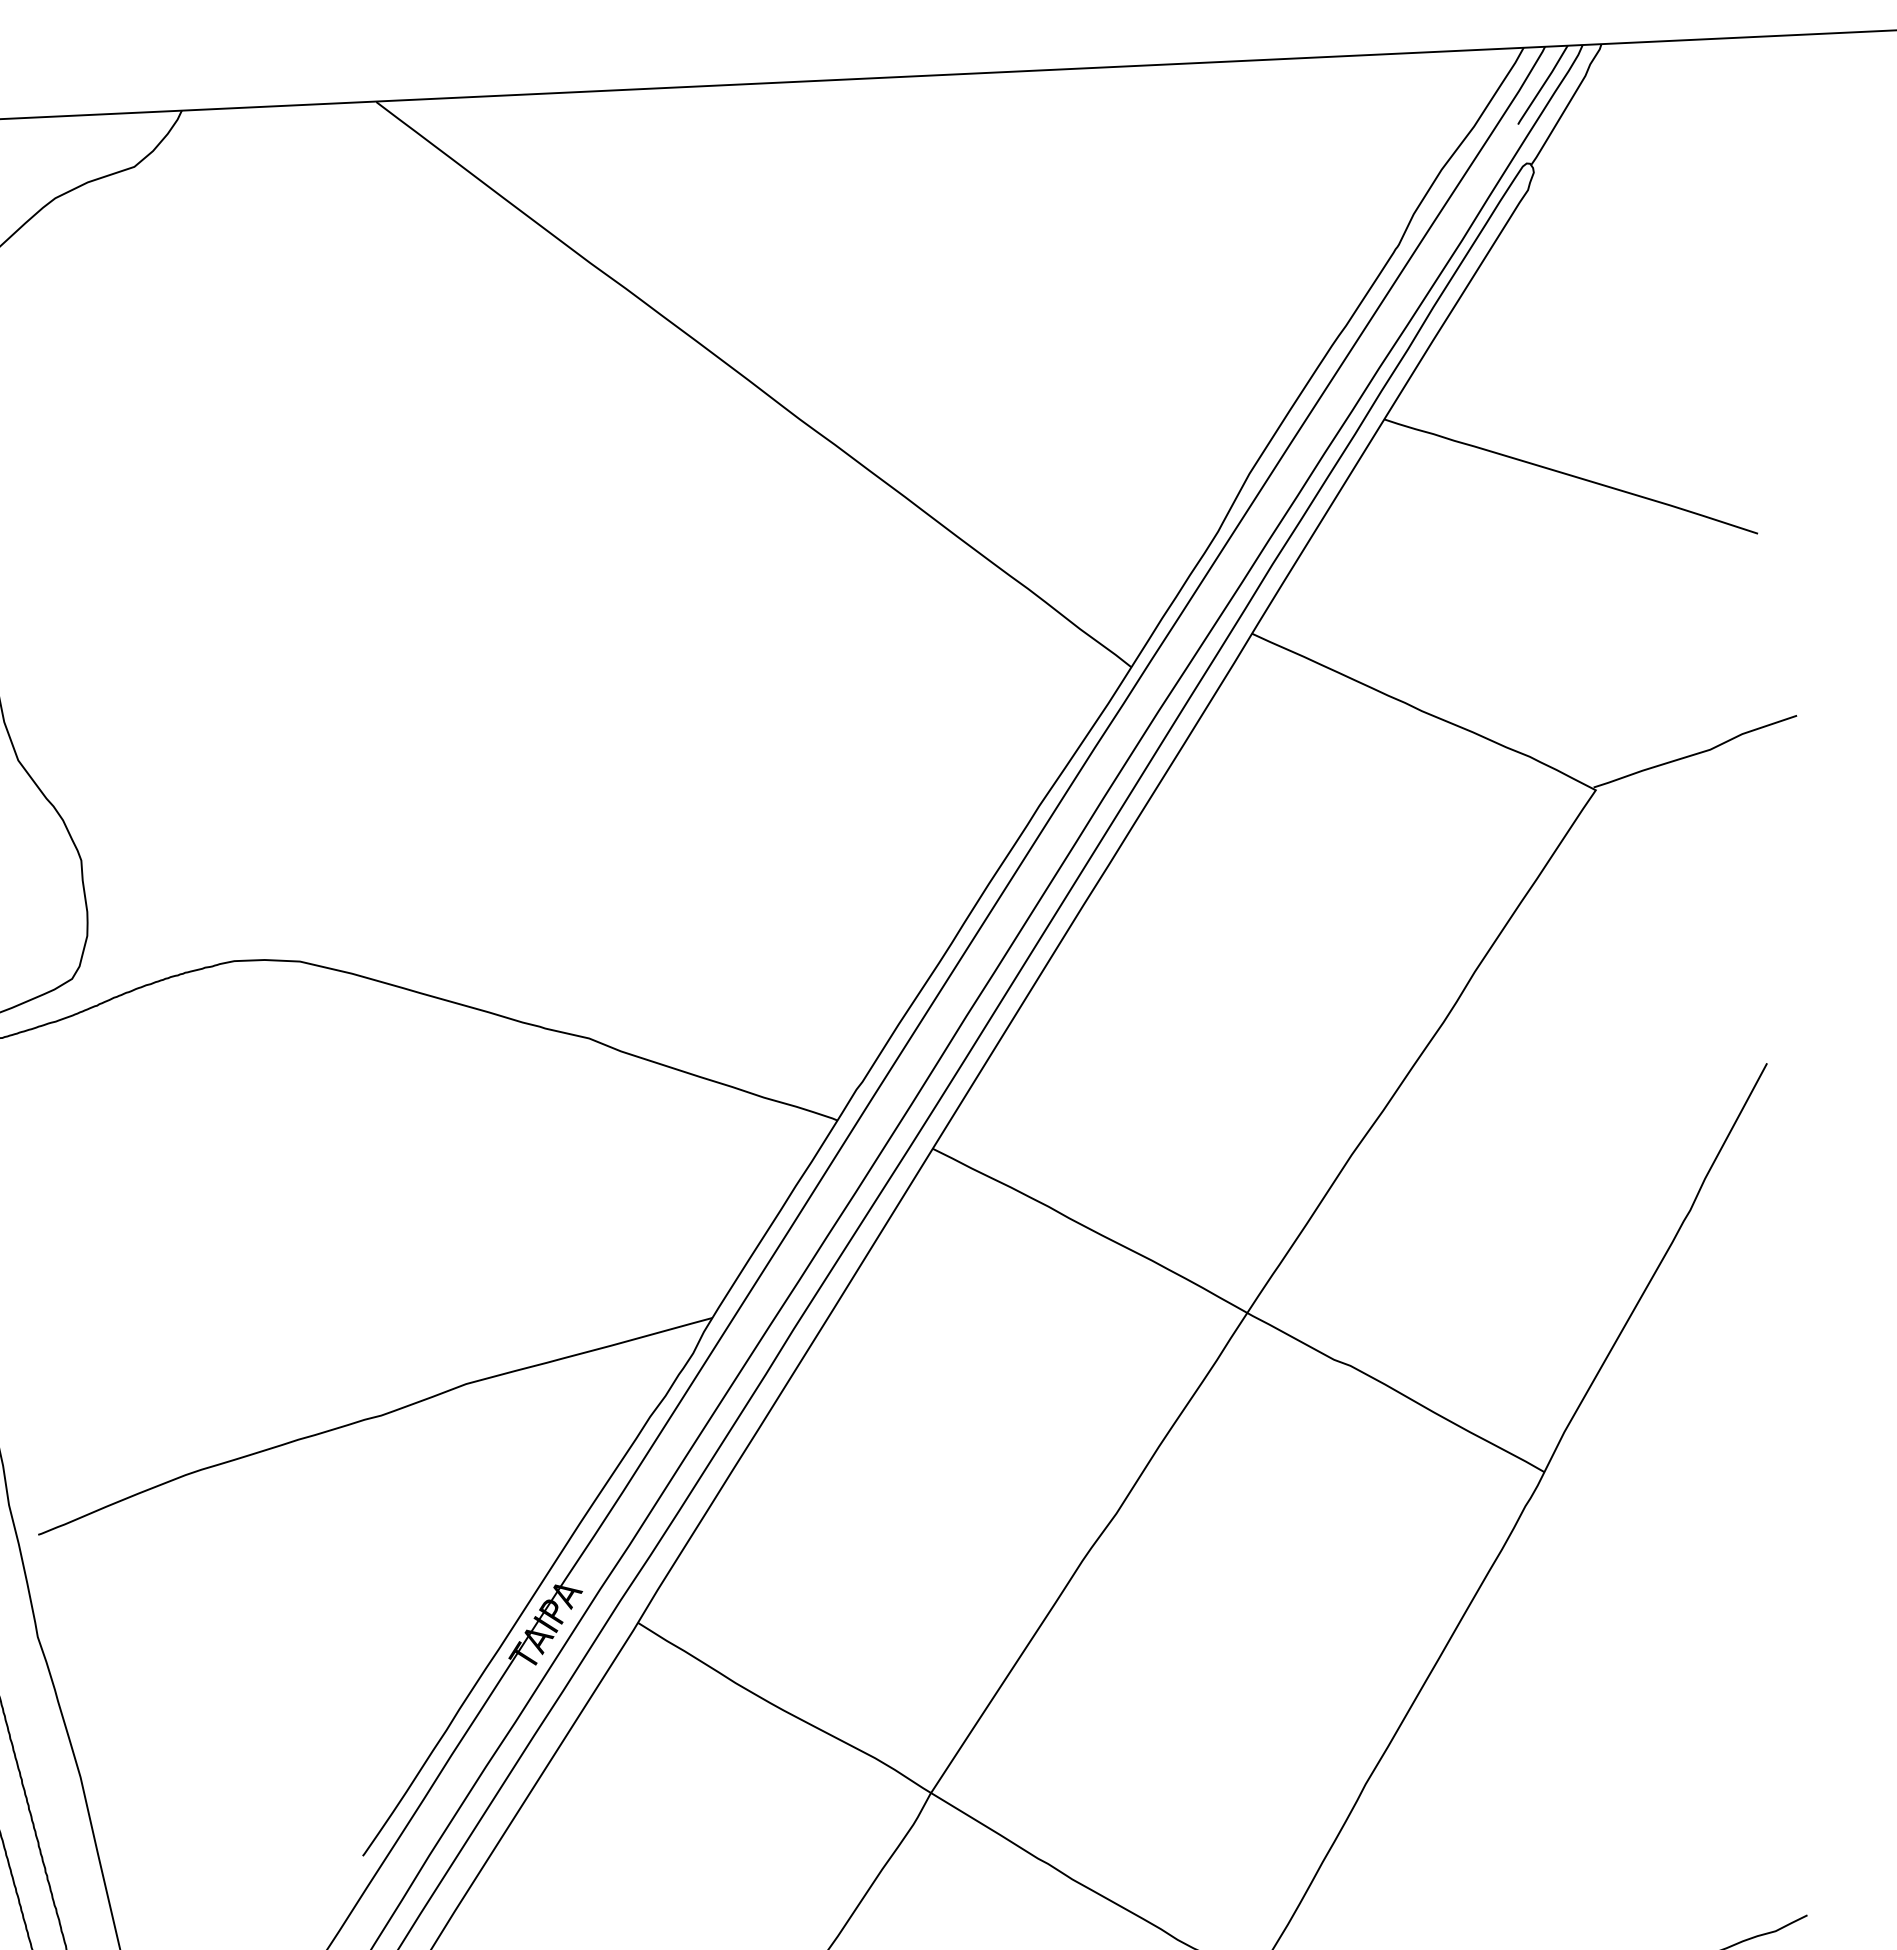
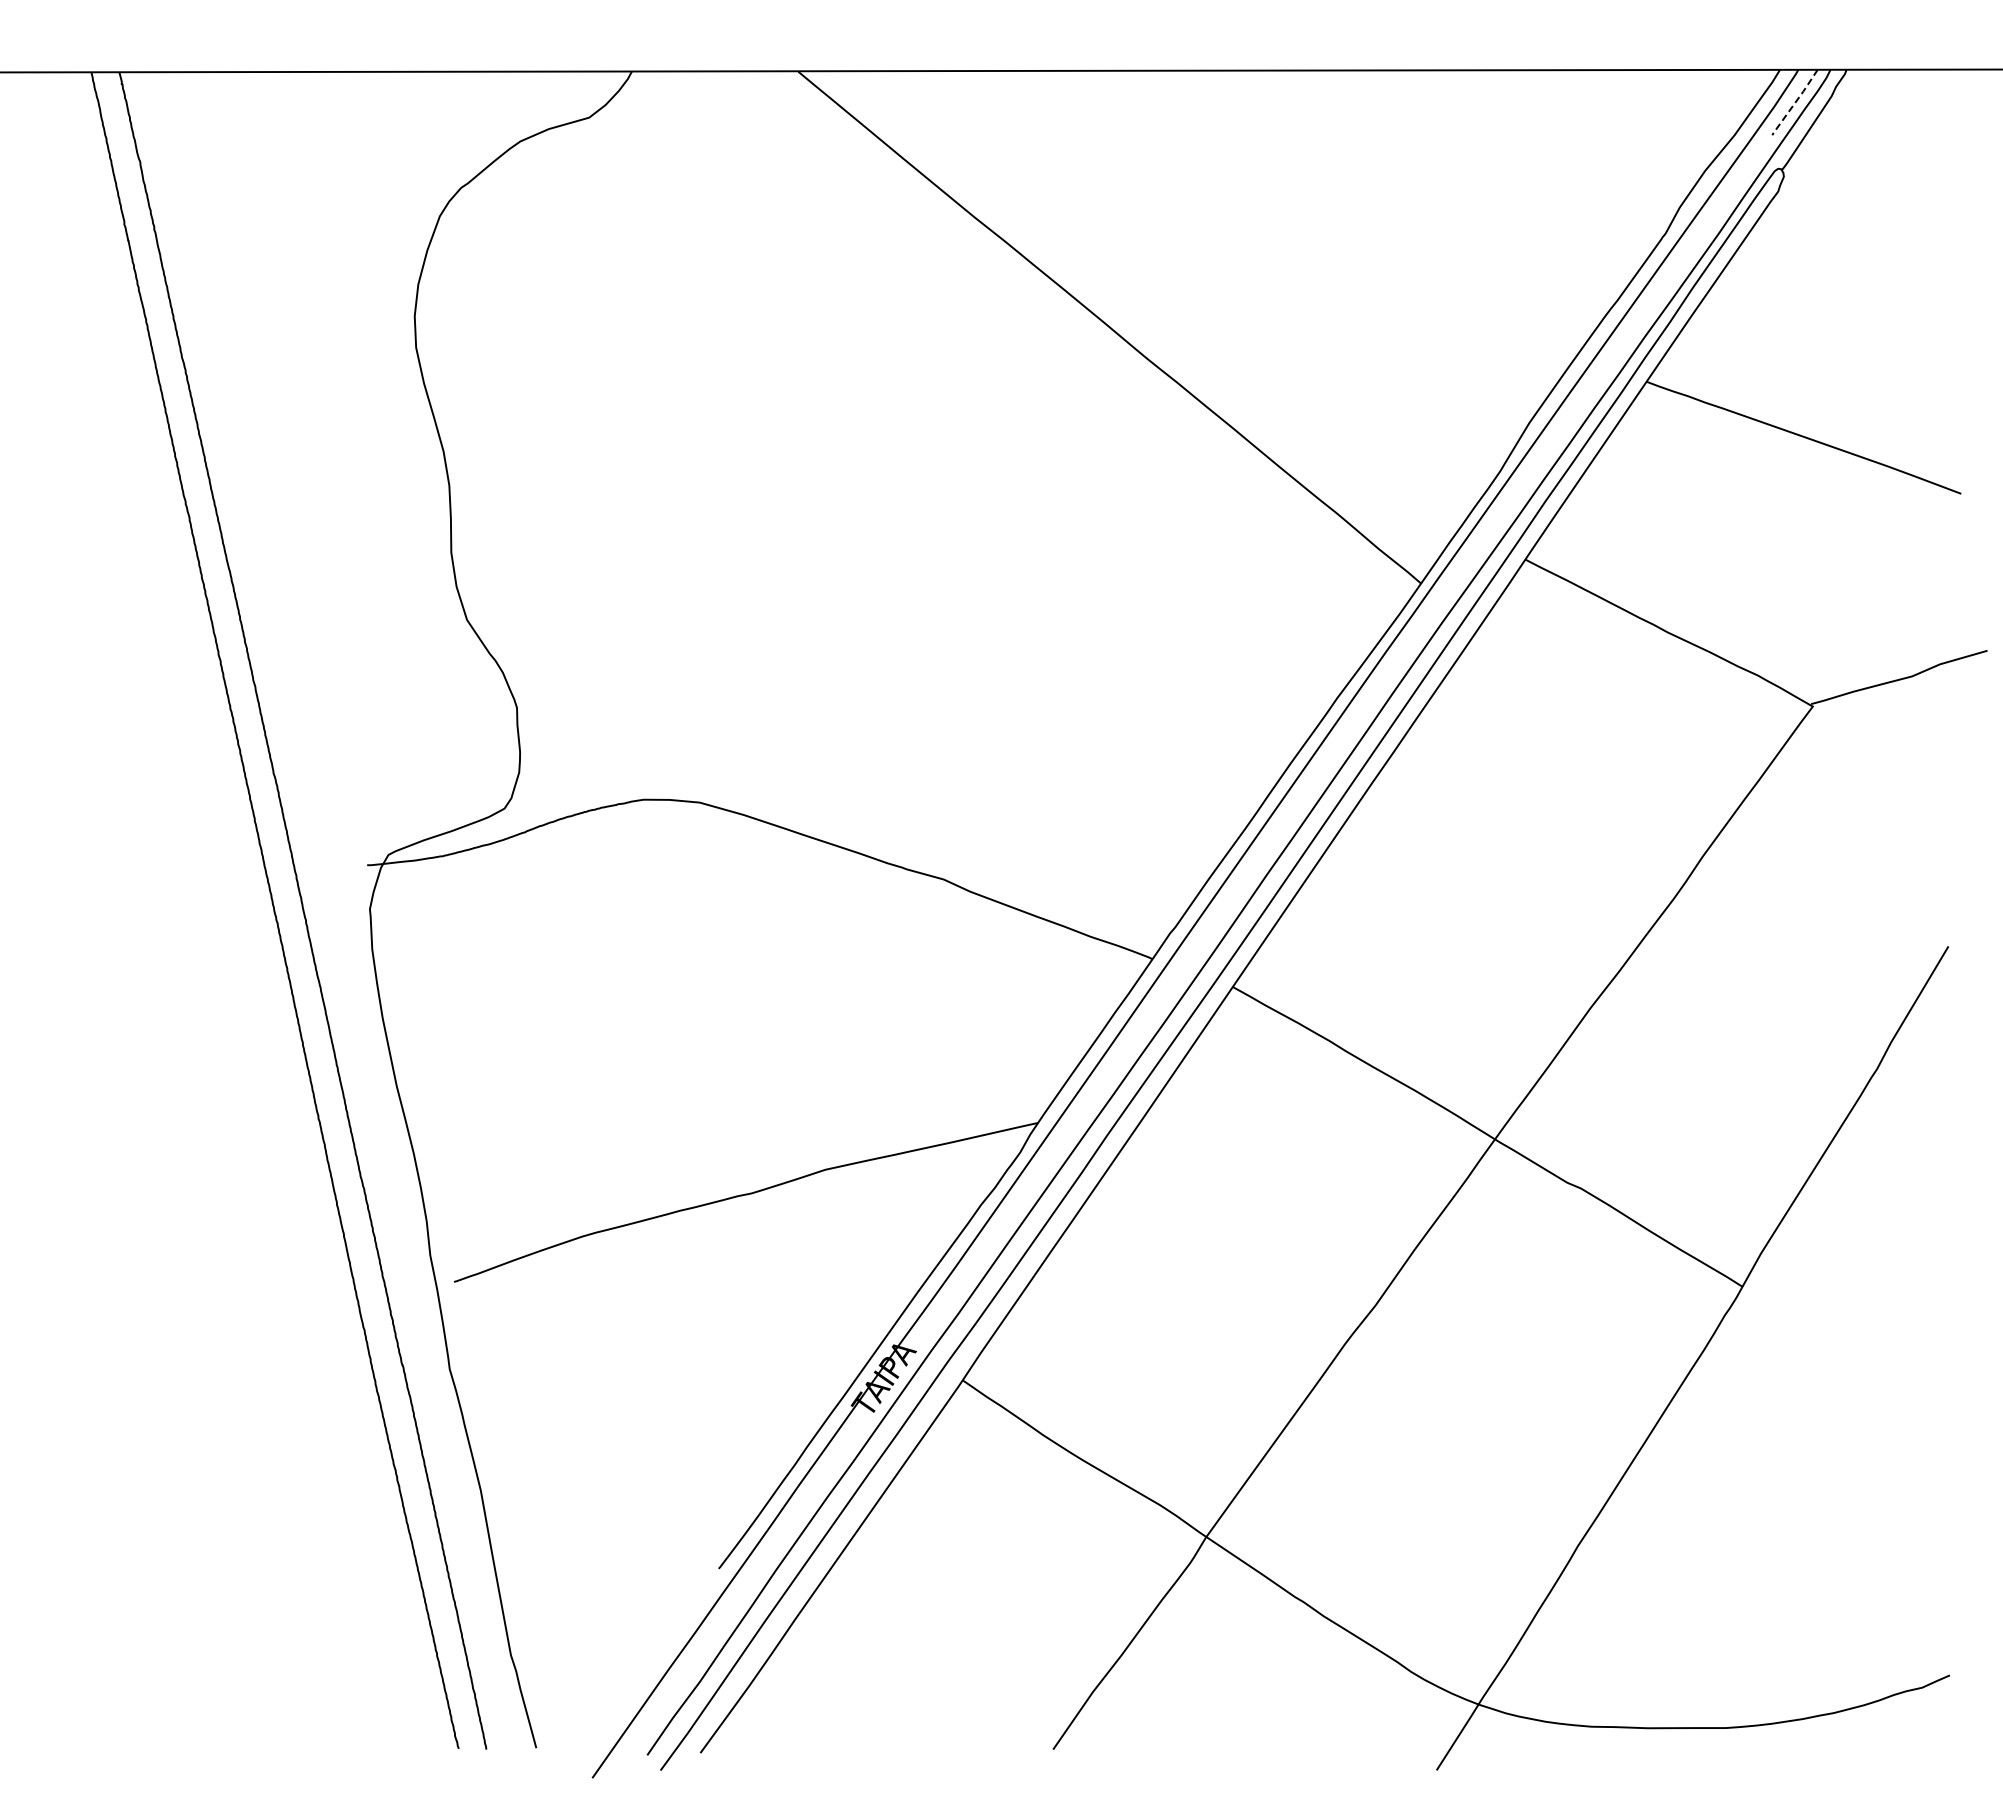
line: (1543, 85) -> (1795, 102), solid -> dashed

